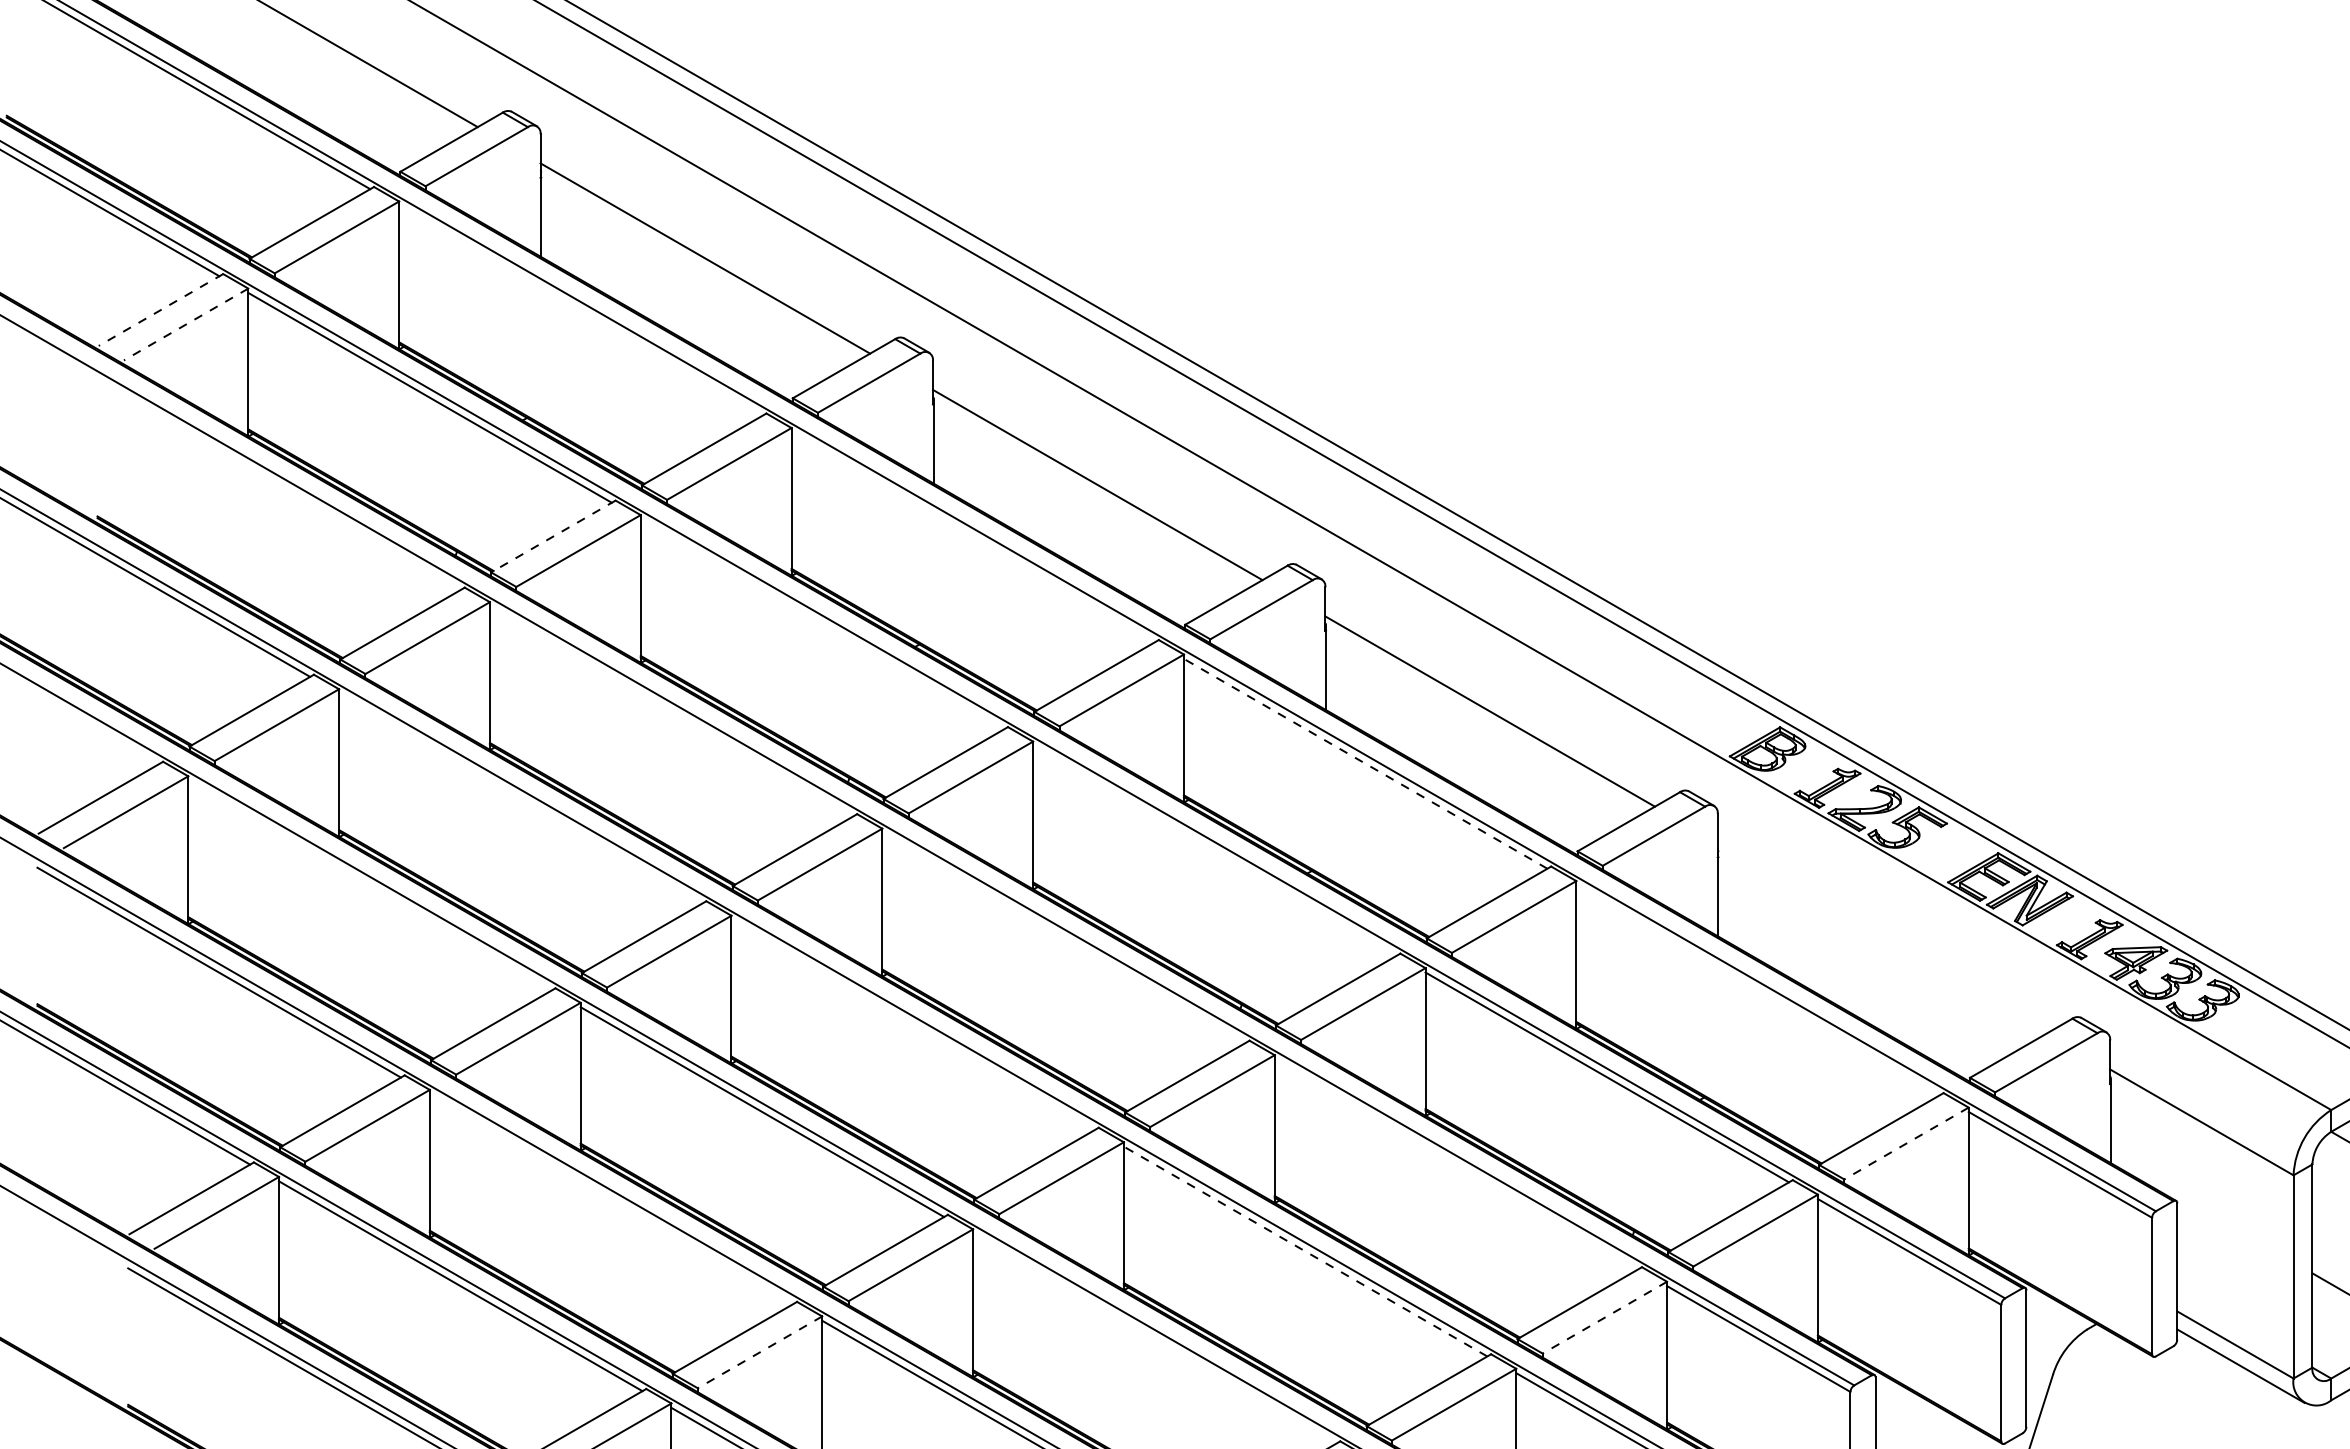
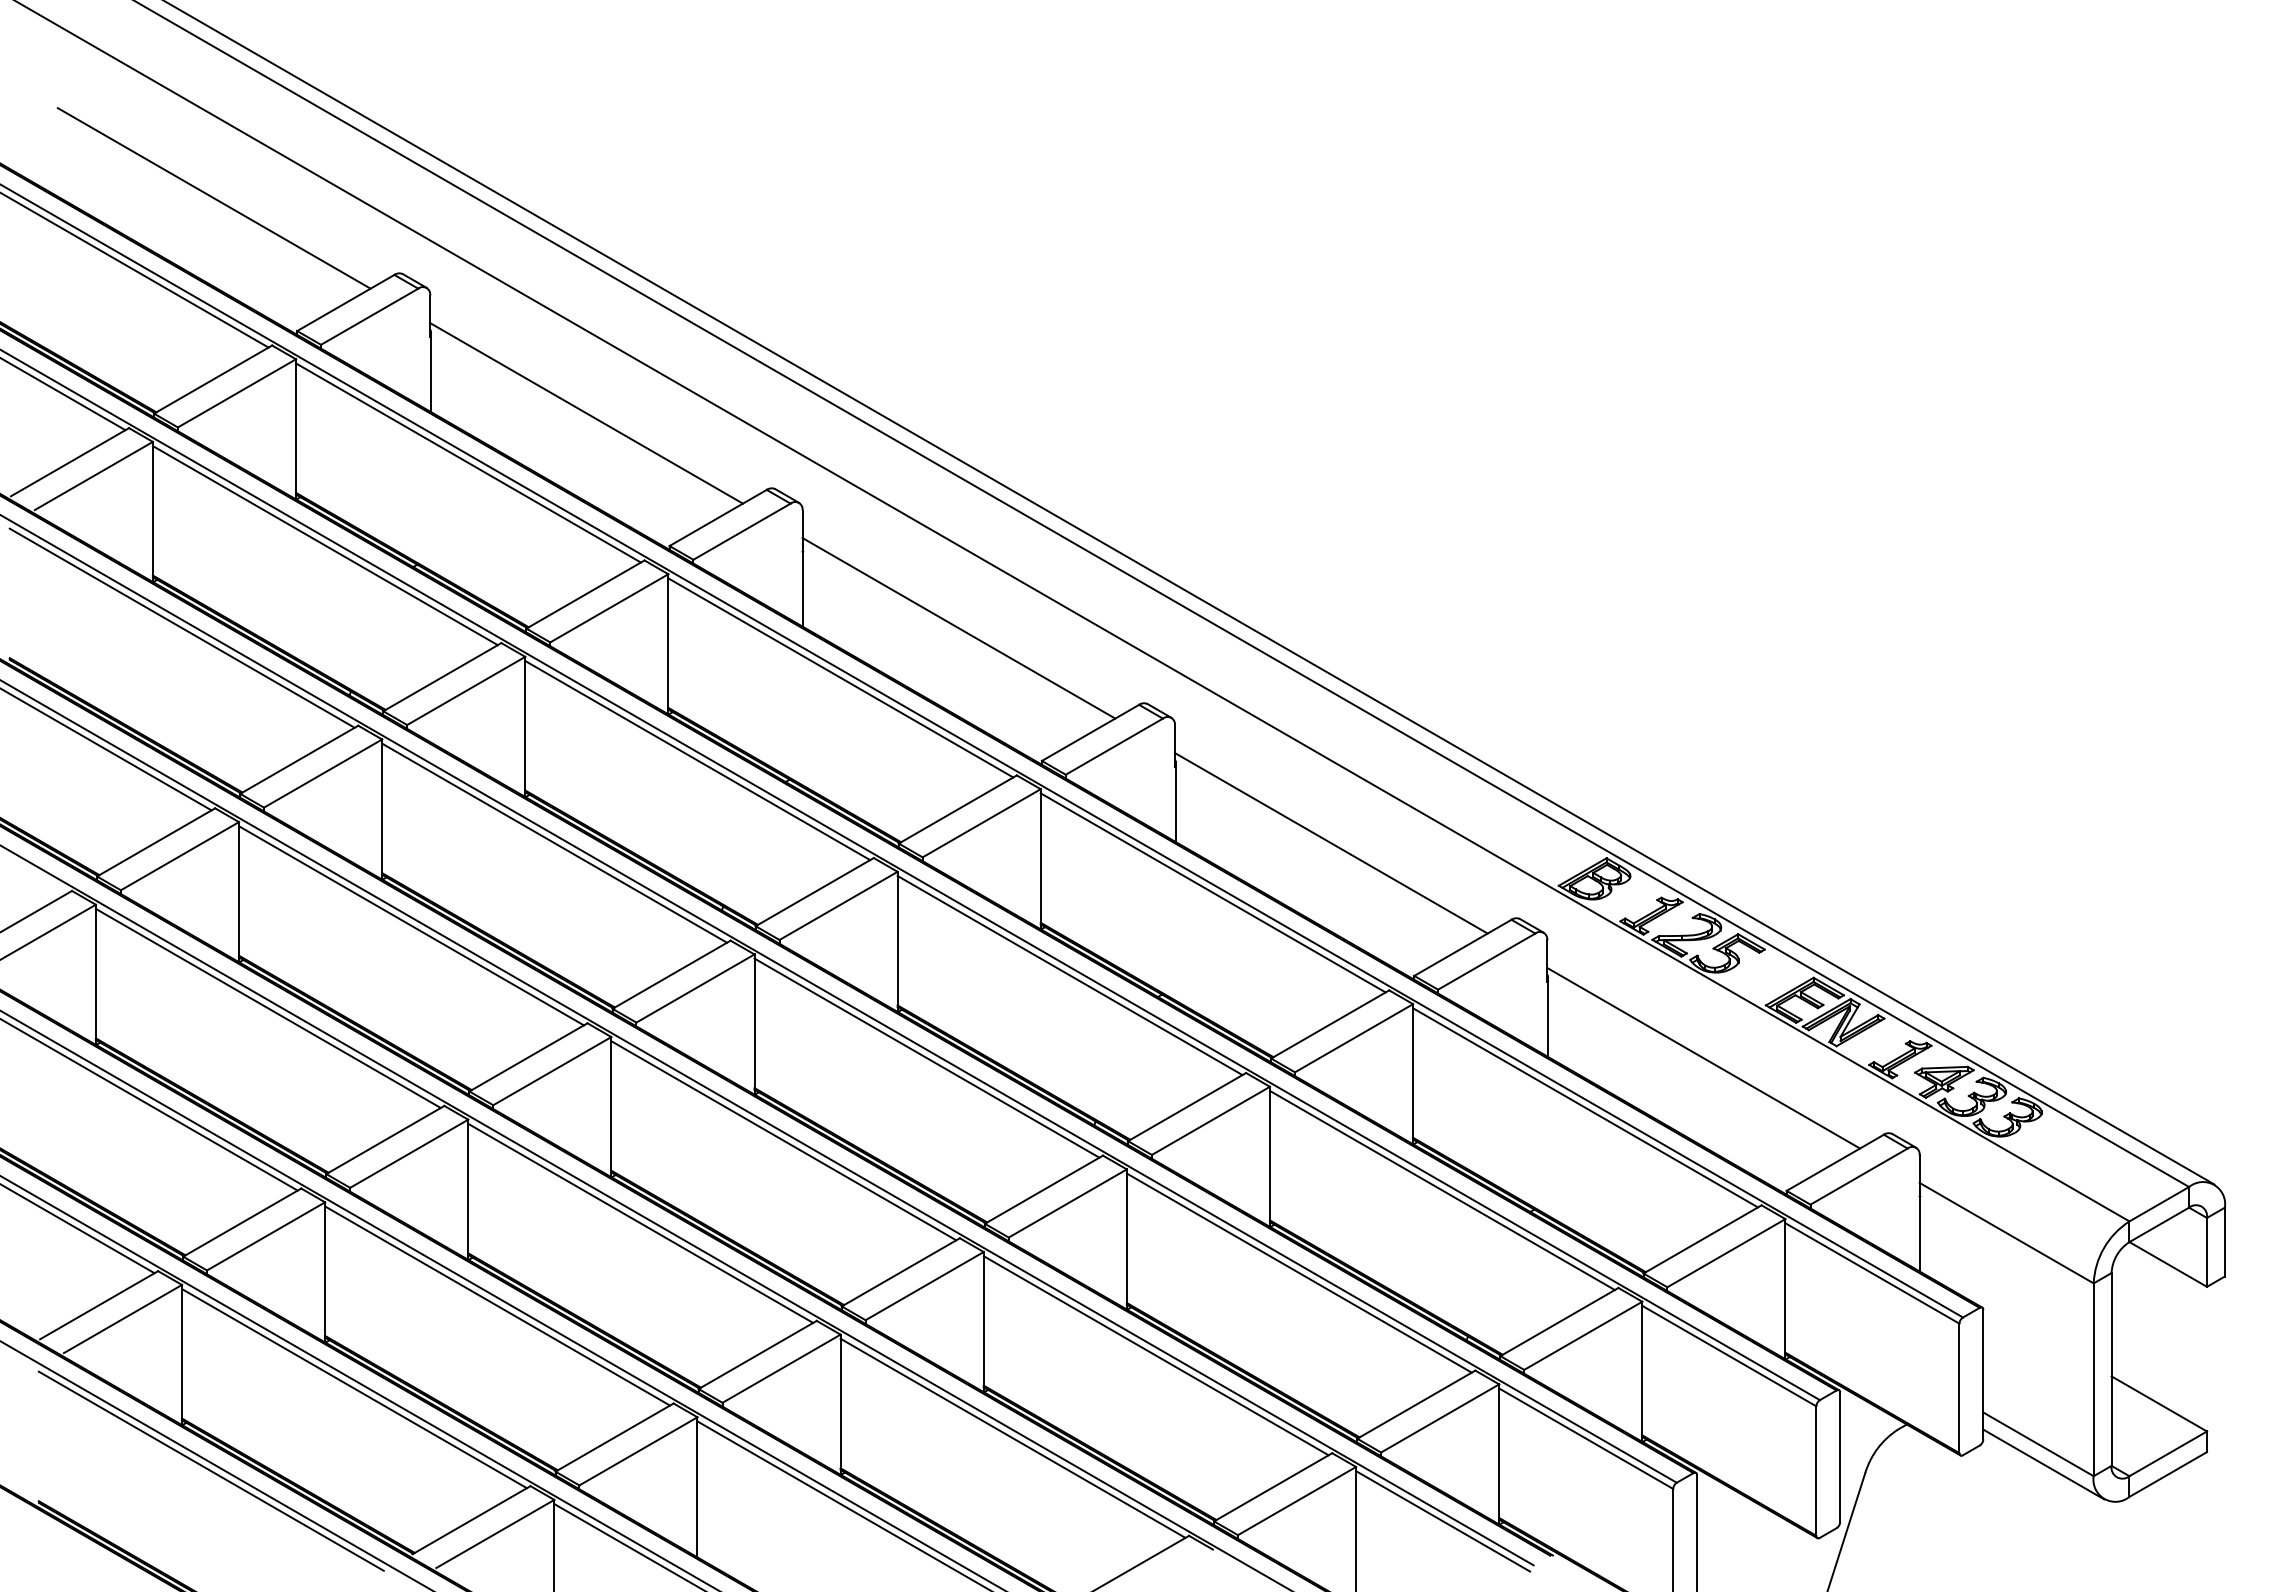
line: (160, 310) -> (69, 462), dashed -> solid
line: (580, 310) -> (468, 462), added
line: (185, 325) -> (93, 476), dashed -> solid
line: (278, 484) -> (181, 627), added
line: (552, 536) -> (441, 677), dashed -> solid
line: (972, 536) -> (840, 677), added
line: (822, 624) -> (697, 760), added
line: (671, 710) -> (554, 842), added
line: (1364, 763) -> (1212, 892), dashed -> solid
line: (520, 798) -> (411, 925), added
line: (1214, 850) -> (1069, 975), added
line: (369, 884) -> (267, 1007), added
line: (1063, 937) -> (926, 1057), added
line: (1882, 937) -> (1703, 1057), added
line: (1758, 989) -> (1585, 1107), added
line: (912, 1024) -> (783, 1140), added
line: (1905, 1143) -> (1725, 1253), dashed -> solid
line: (1455, 1163) -> (1298, 1272), added
line: (611, 1198) -> (497, 1305), added
line: (1304, 1251) -> (1155, 1355), dashed -> solid
line: (1604, 1317) -> (1439, 1418), dashed -> solid
line: (1154, 1337) -> (1012, 1437), added
line: (760, 1352) -> (638, 1451), dashed -> solid

